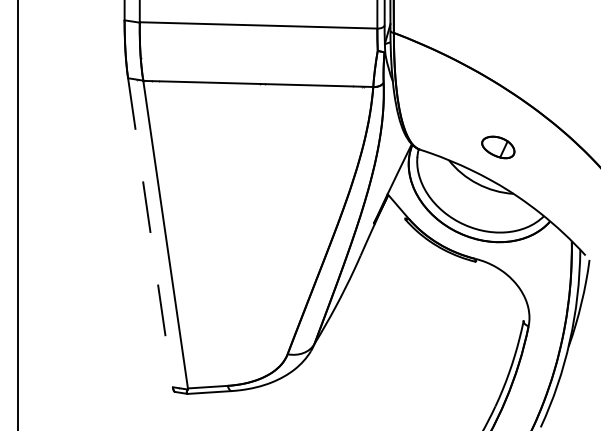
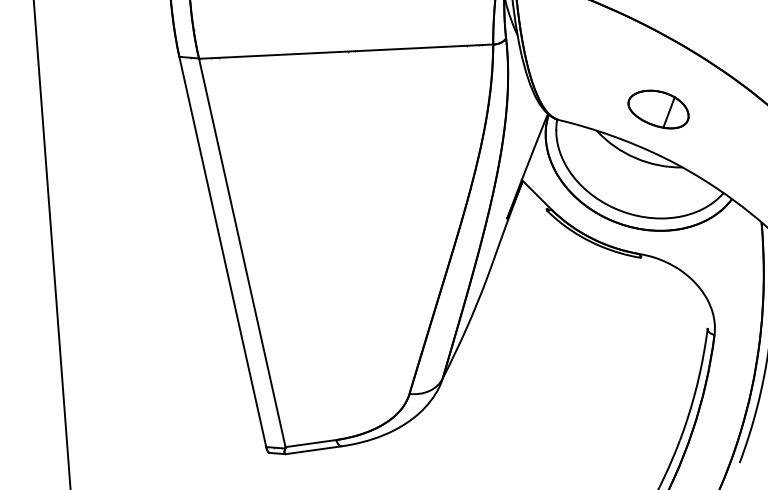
part: (498, 147) -> (658, 109), size x1.43
line: (150, 233) -> (222, 252), dashed -> solid

